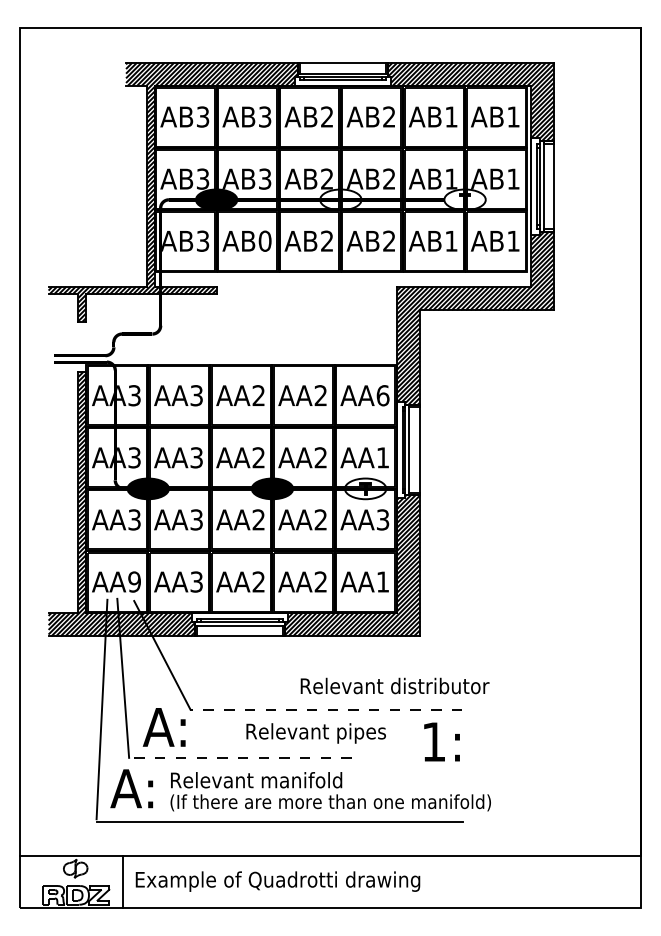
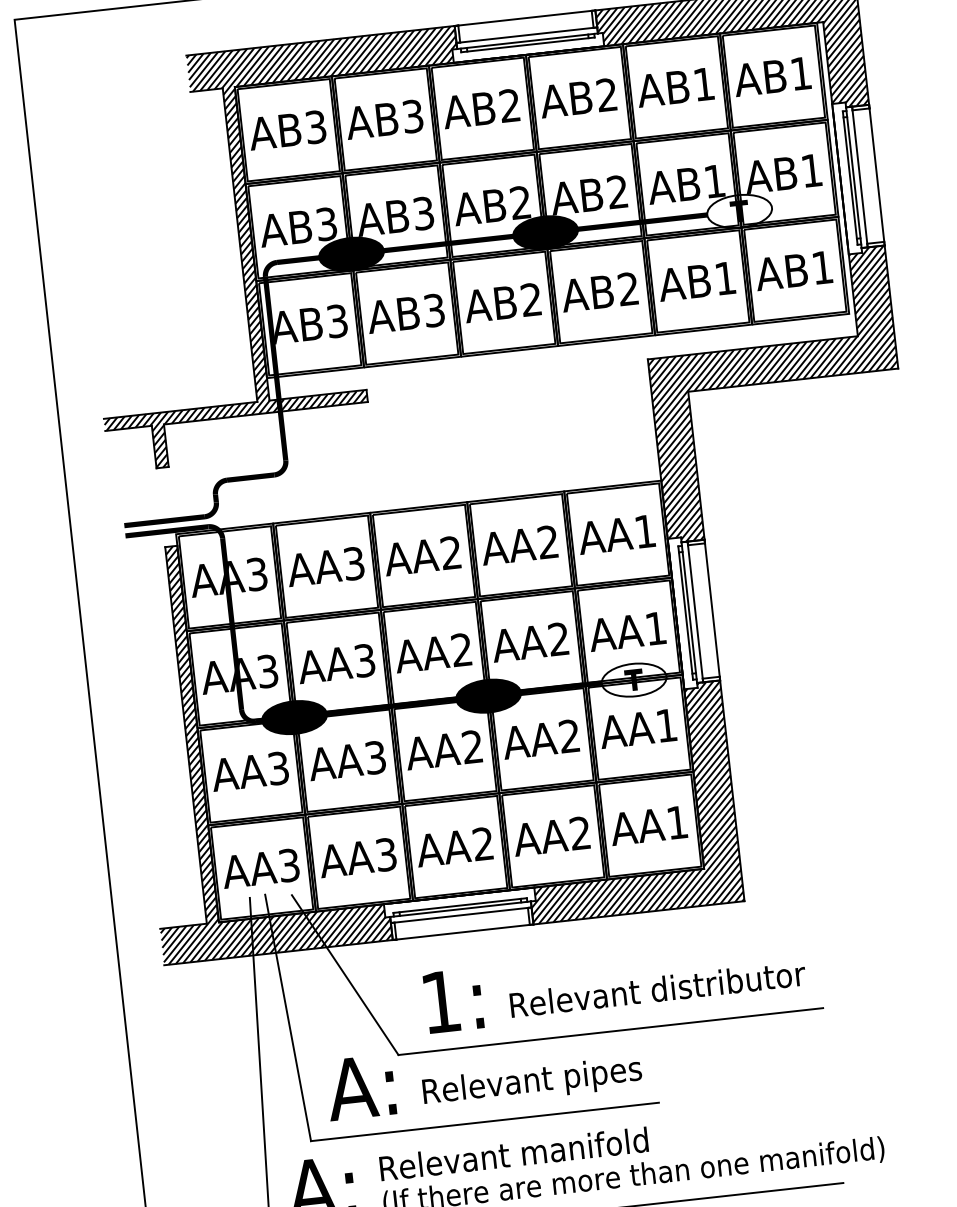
fill: (340, 199) -> (544, 232), added
text: (264, 240) -> (433, 309), AB0 -> AB3
text: (382, 395) -> (644, 531), AA6 -> AA1
text: (383, 519) -> (667, 724), AA3 -> AA1
text: (134, 581) -> (289, 864), AA9 -> AA3
text: (394, 685) -> (656, 988), moved
line: (326, 709) -> (611, 1031), dashed -> solid
text: (315, 733) -> (531, 1083), moved
text: (441, 741) -> (452, 999), moved
line: (239, 757) -> (483, 1121), dashed -> solid

